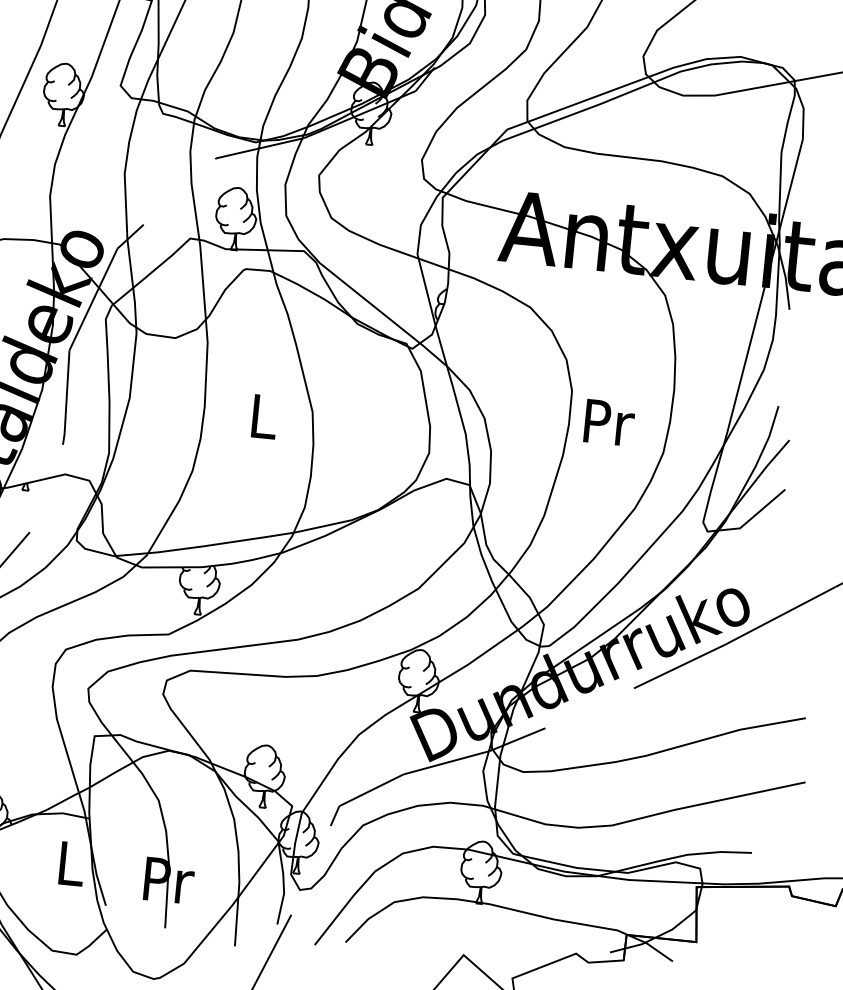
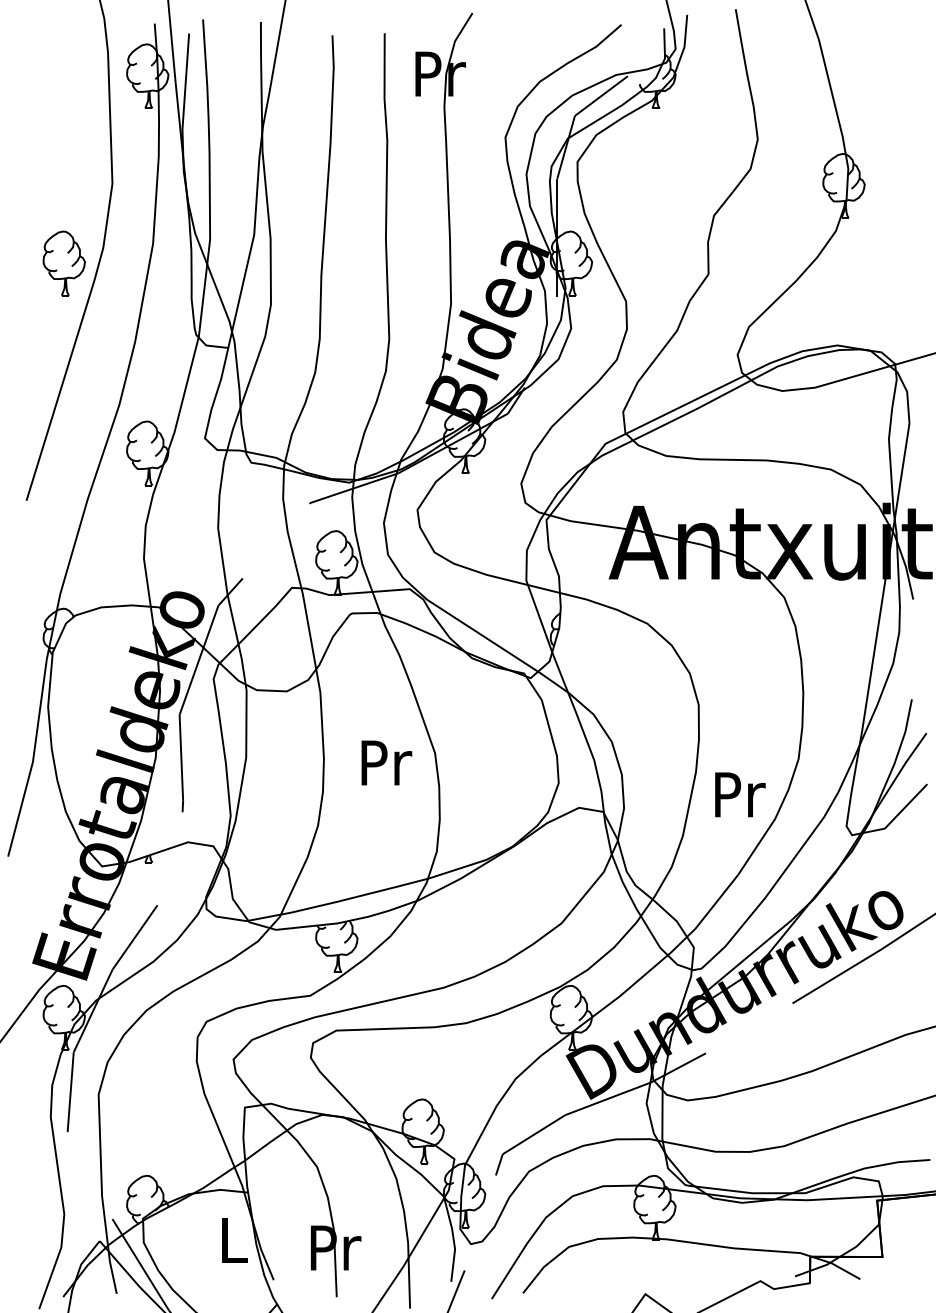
text: (264, 416) -> (386, 762), L -> Pr
text: (609, 422) -> (740, 794), moved

